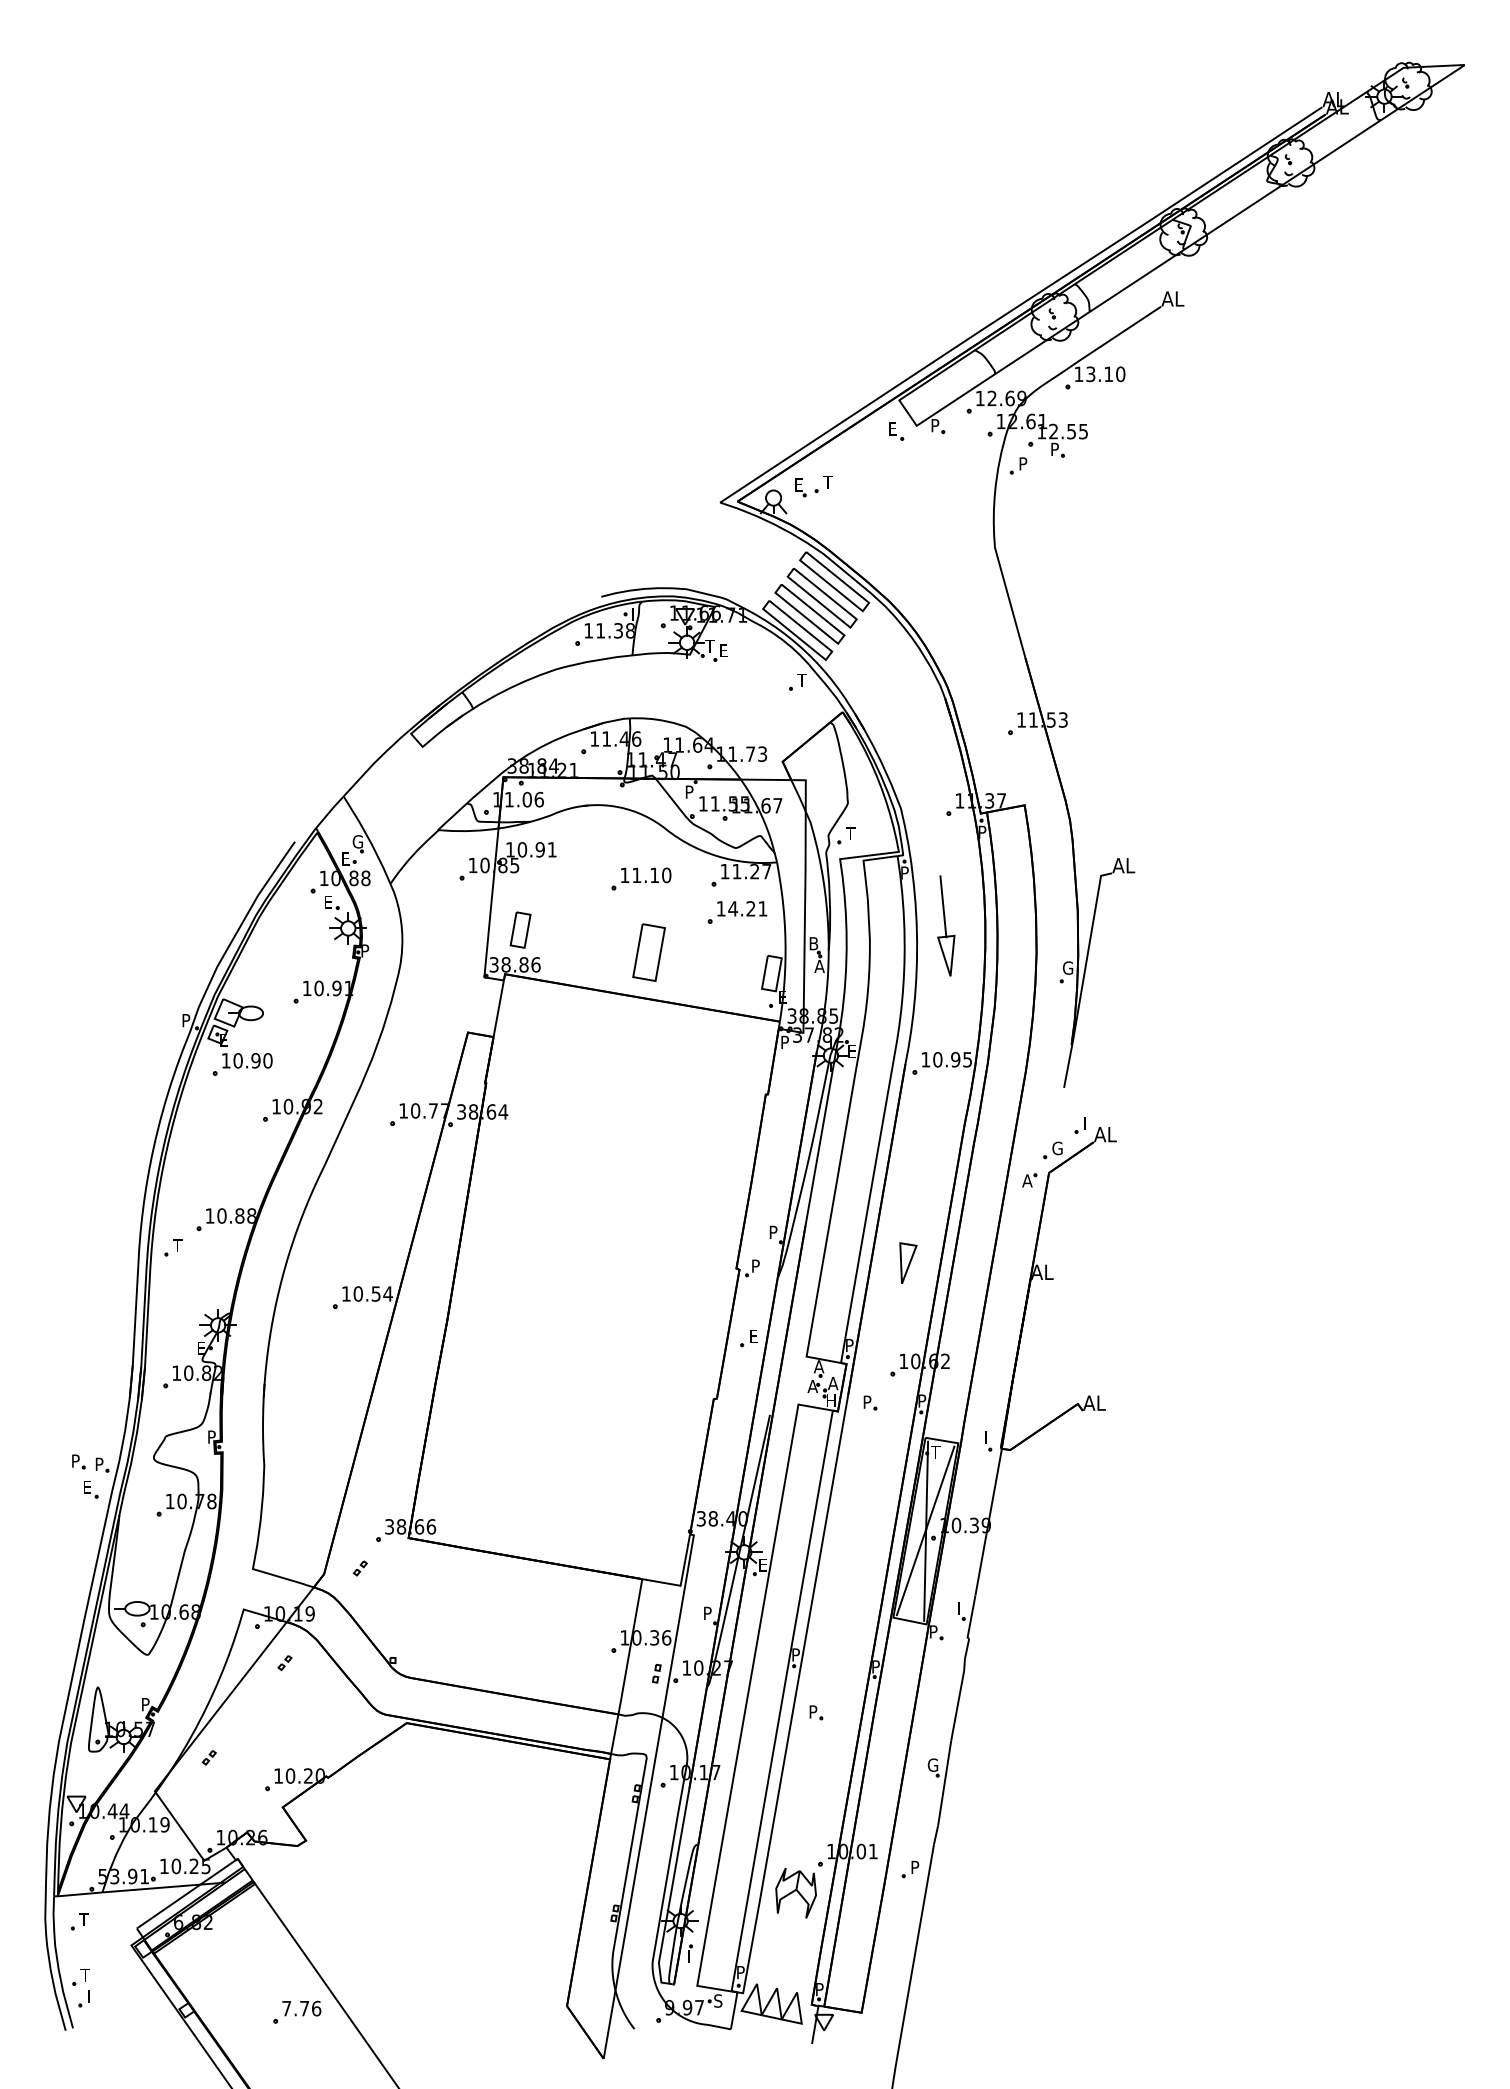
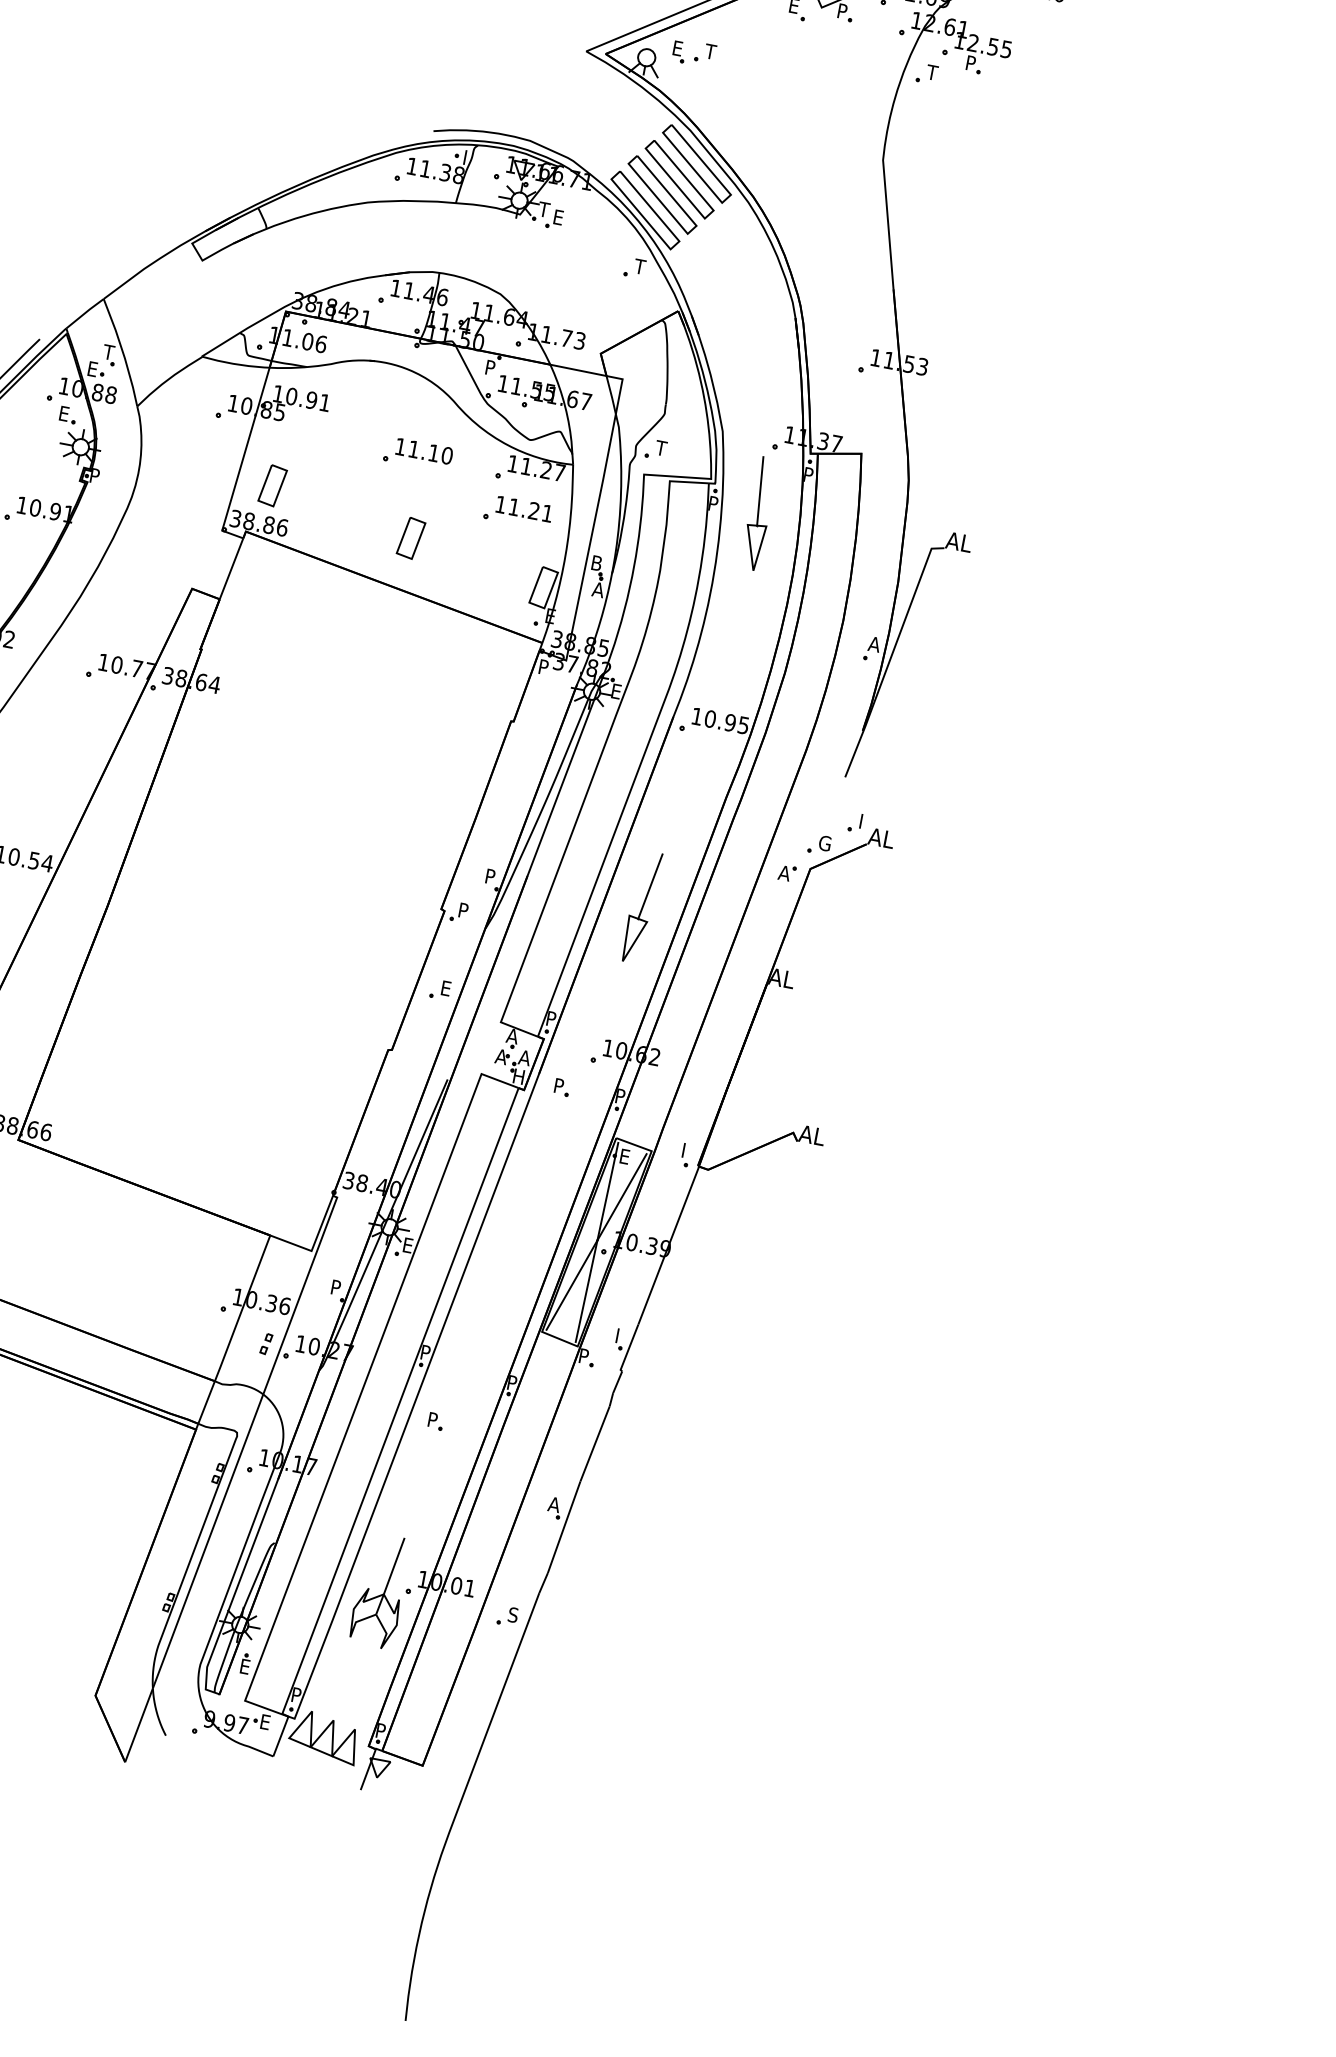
text: (1022, 463) -> (931, 72), P -> T
text: (357, 841) -> (109, 352), G -> T
text: (733, 908) -> (514, 506), 14.21 -> 11.21
part: (946, 925) -> (759, 513), moved
part: (648, 952) -> (410, 537), size x0.62
text: (1067, 967) -> (874, 643), G -> A
line: (913, 1214) -> (650, 886), added
text: (935, 1452) -> (624, 1156), T -> E
text: (932, 1764) -> (554, 1503), G -> A
line: (803, 1844) -> (393, 1565), added
text: (915, 1867) -> (513, 1615), P -> S
text: (692, 1956) -> (246, 1667), I -> E
text: (718, 2000) -> (265, 1721), S -> E

